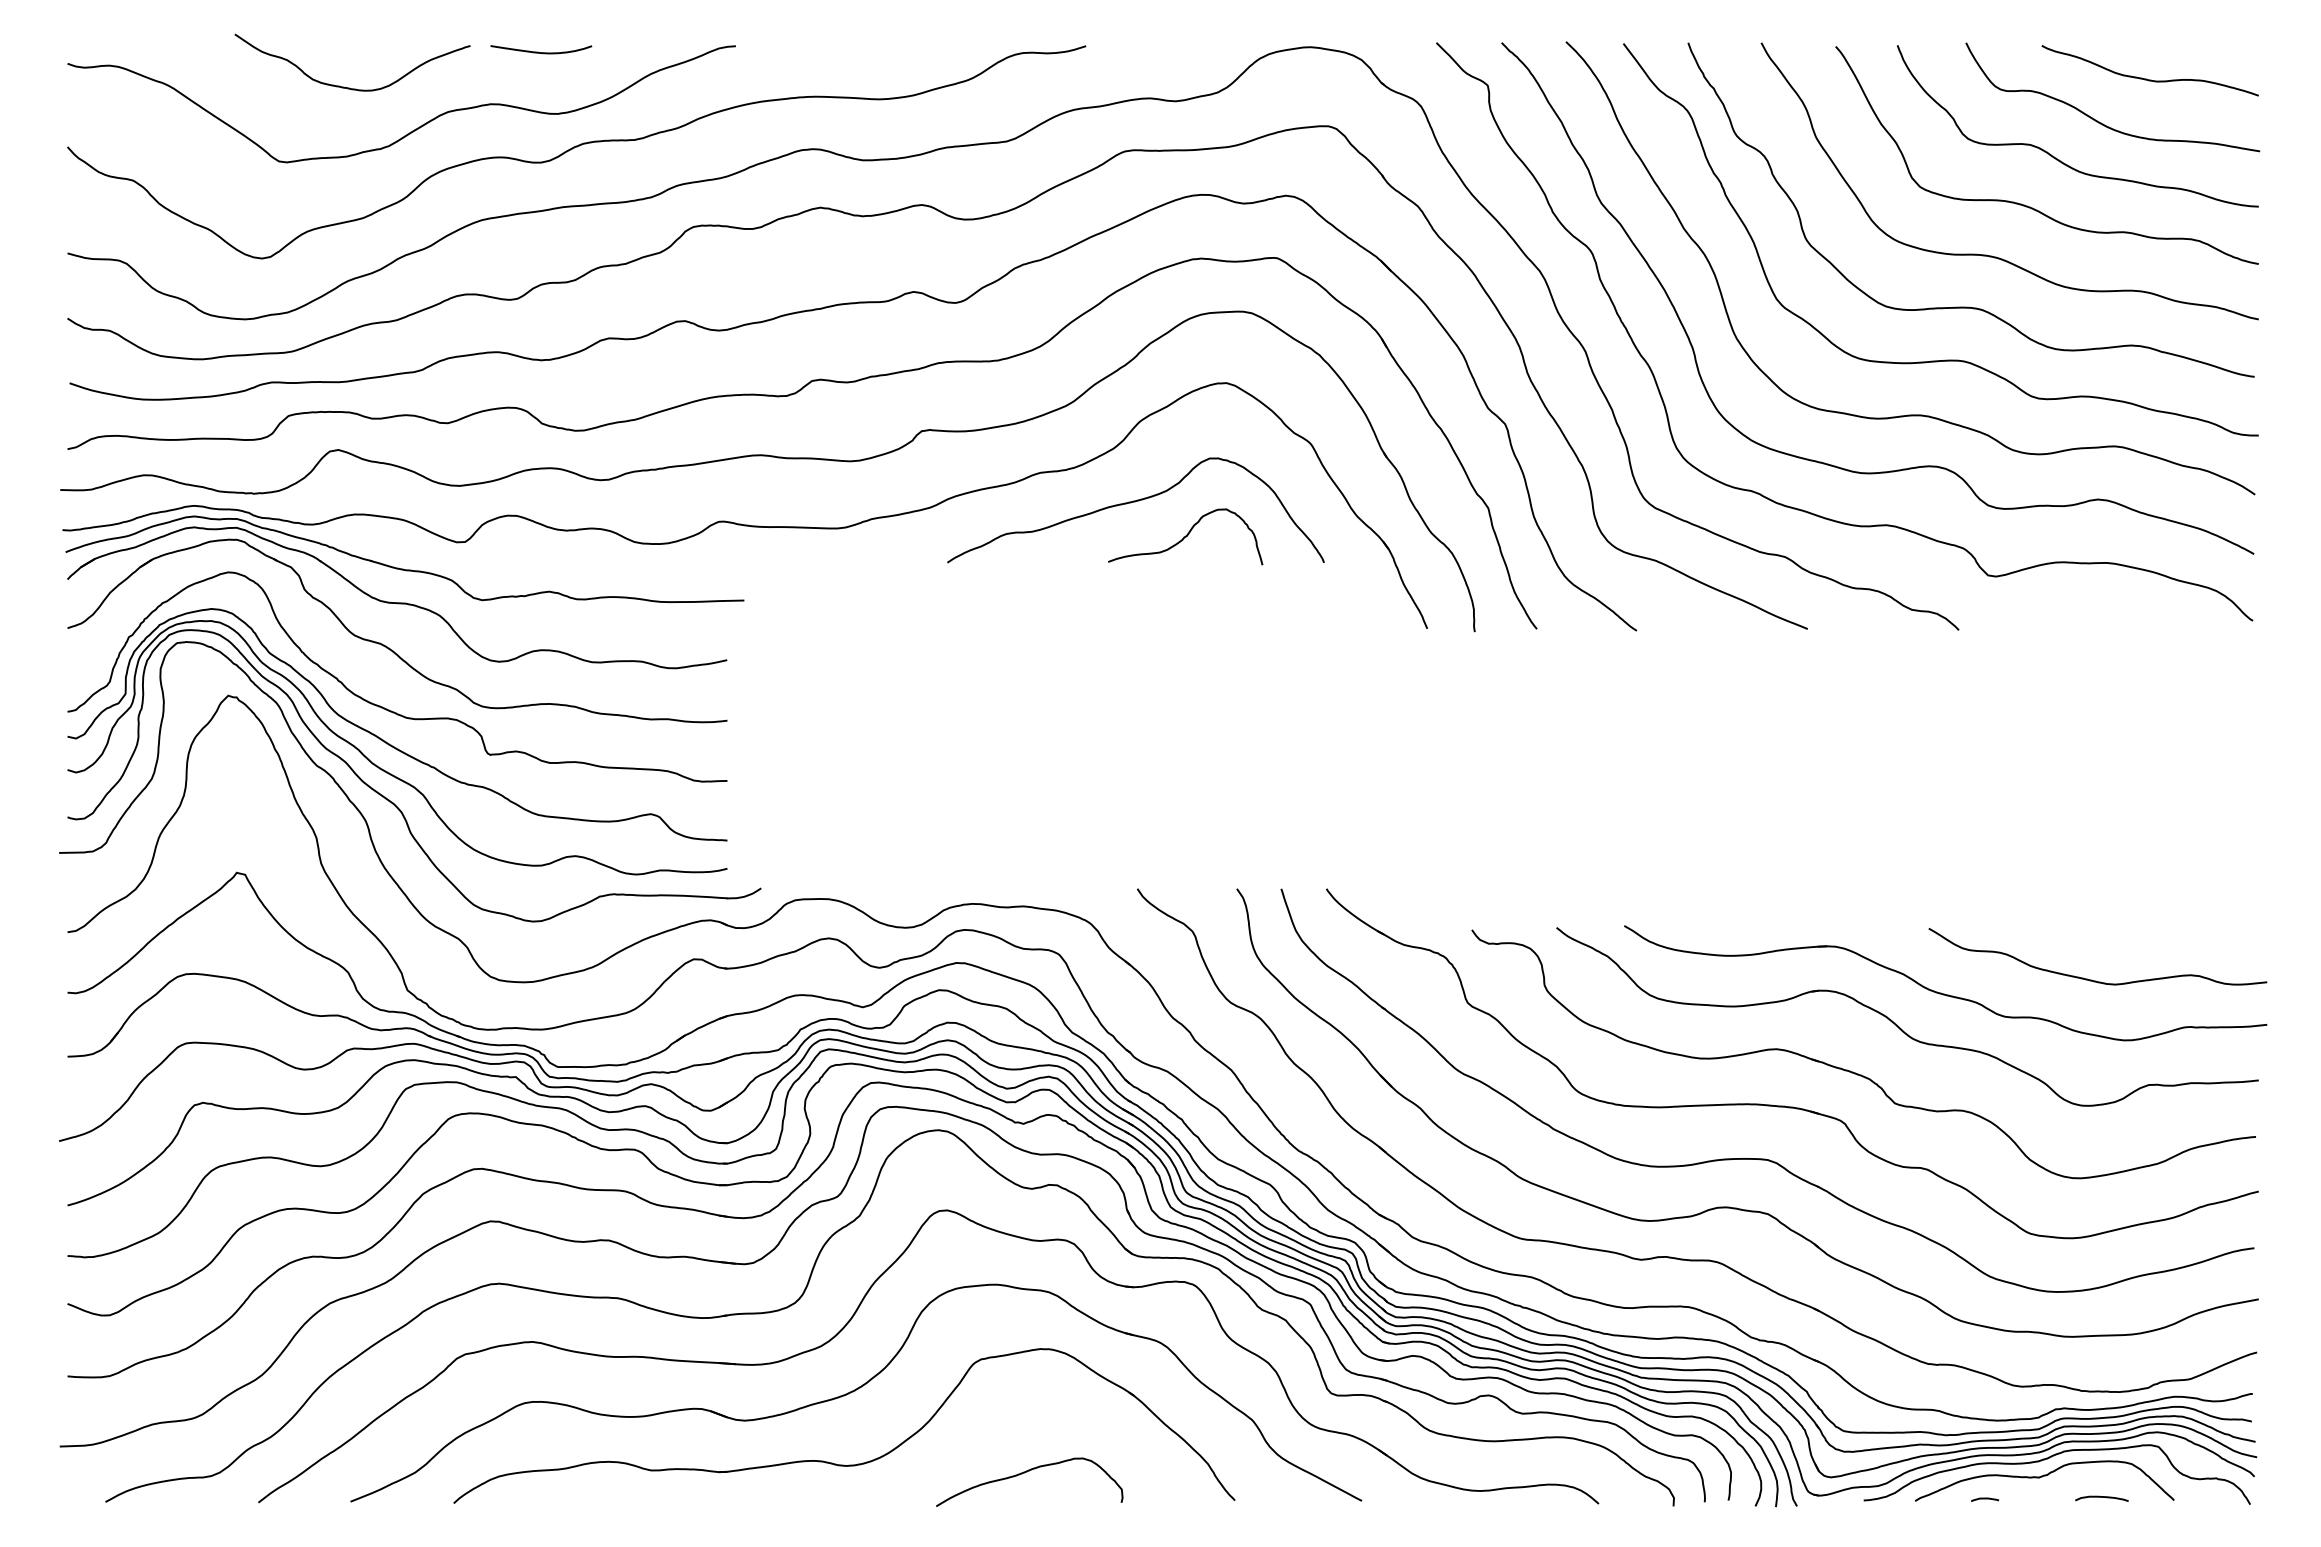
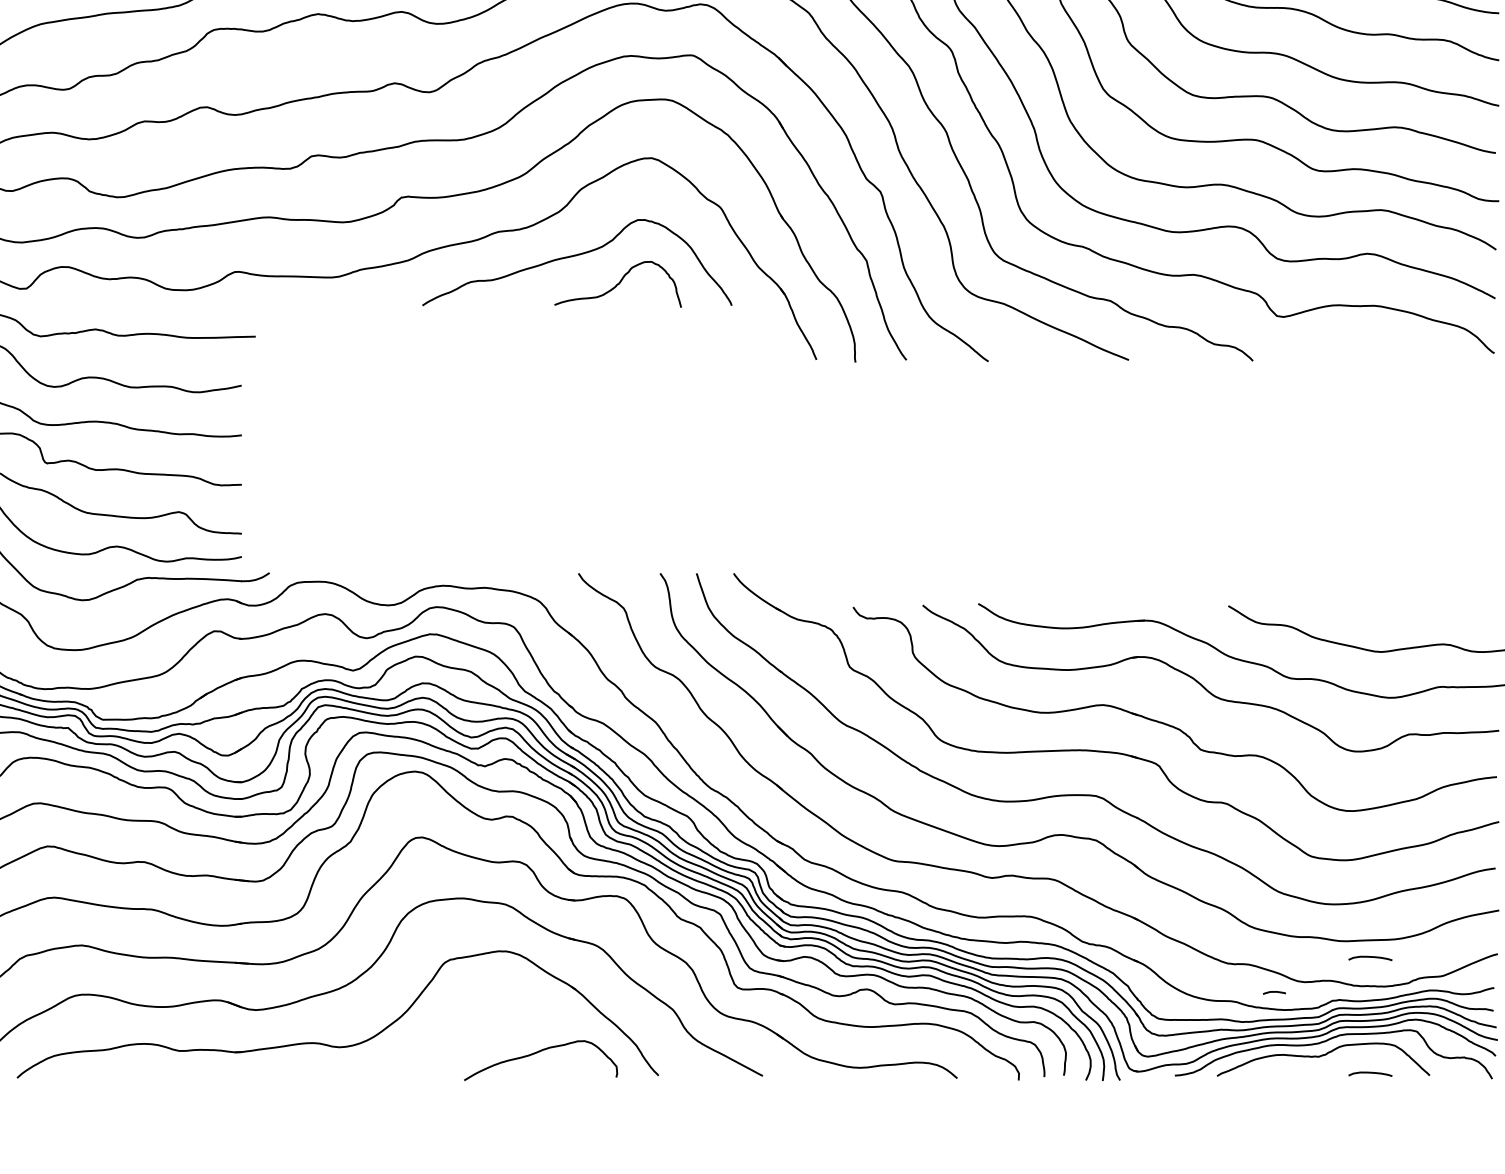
curve: (2101, 1356) -> (1370, 957), added
curve: (1027, 1472) -> (539, 1052), moved
curve: (1985, 1499) -> (1274, 992), moved

